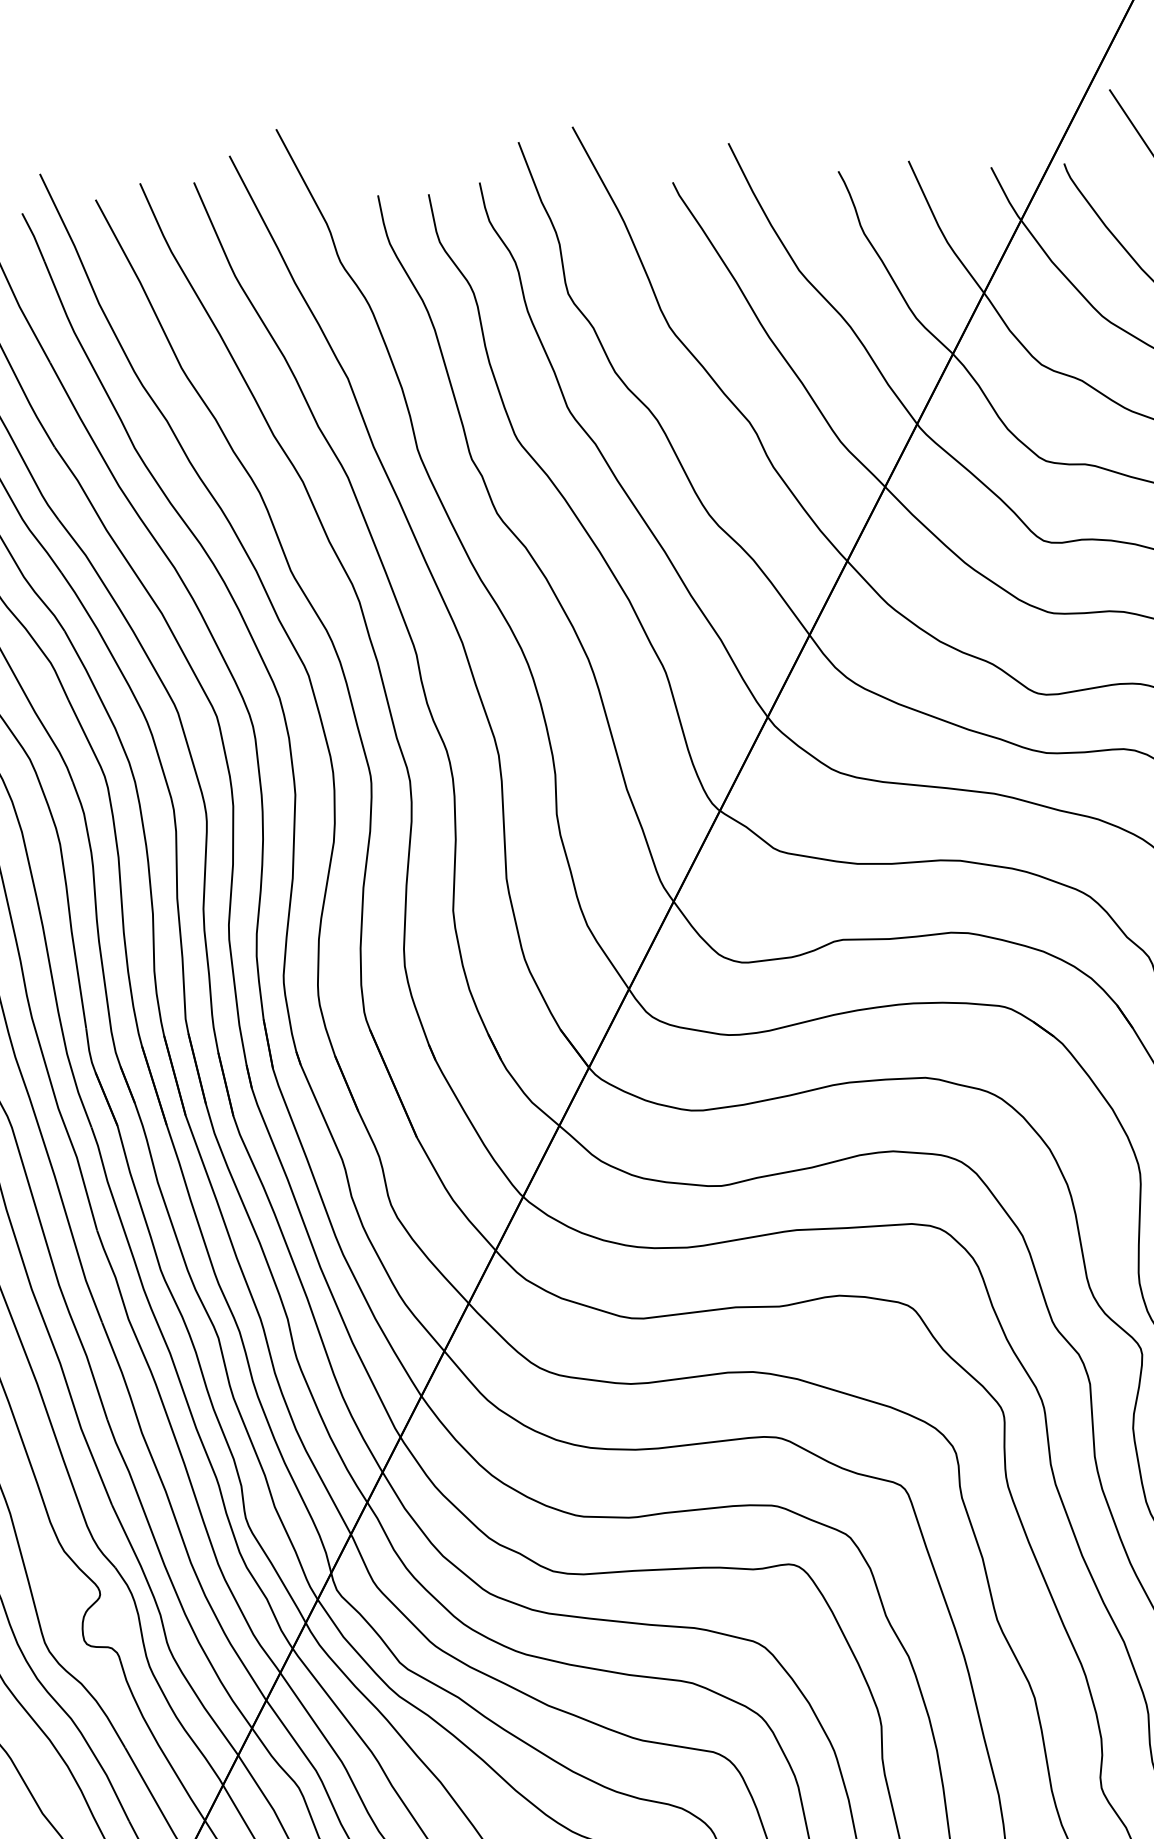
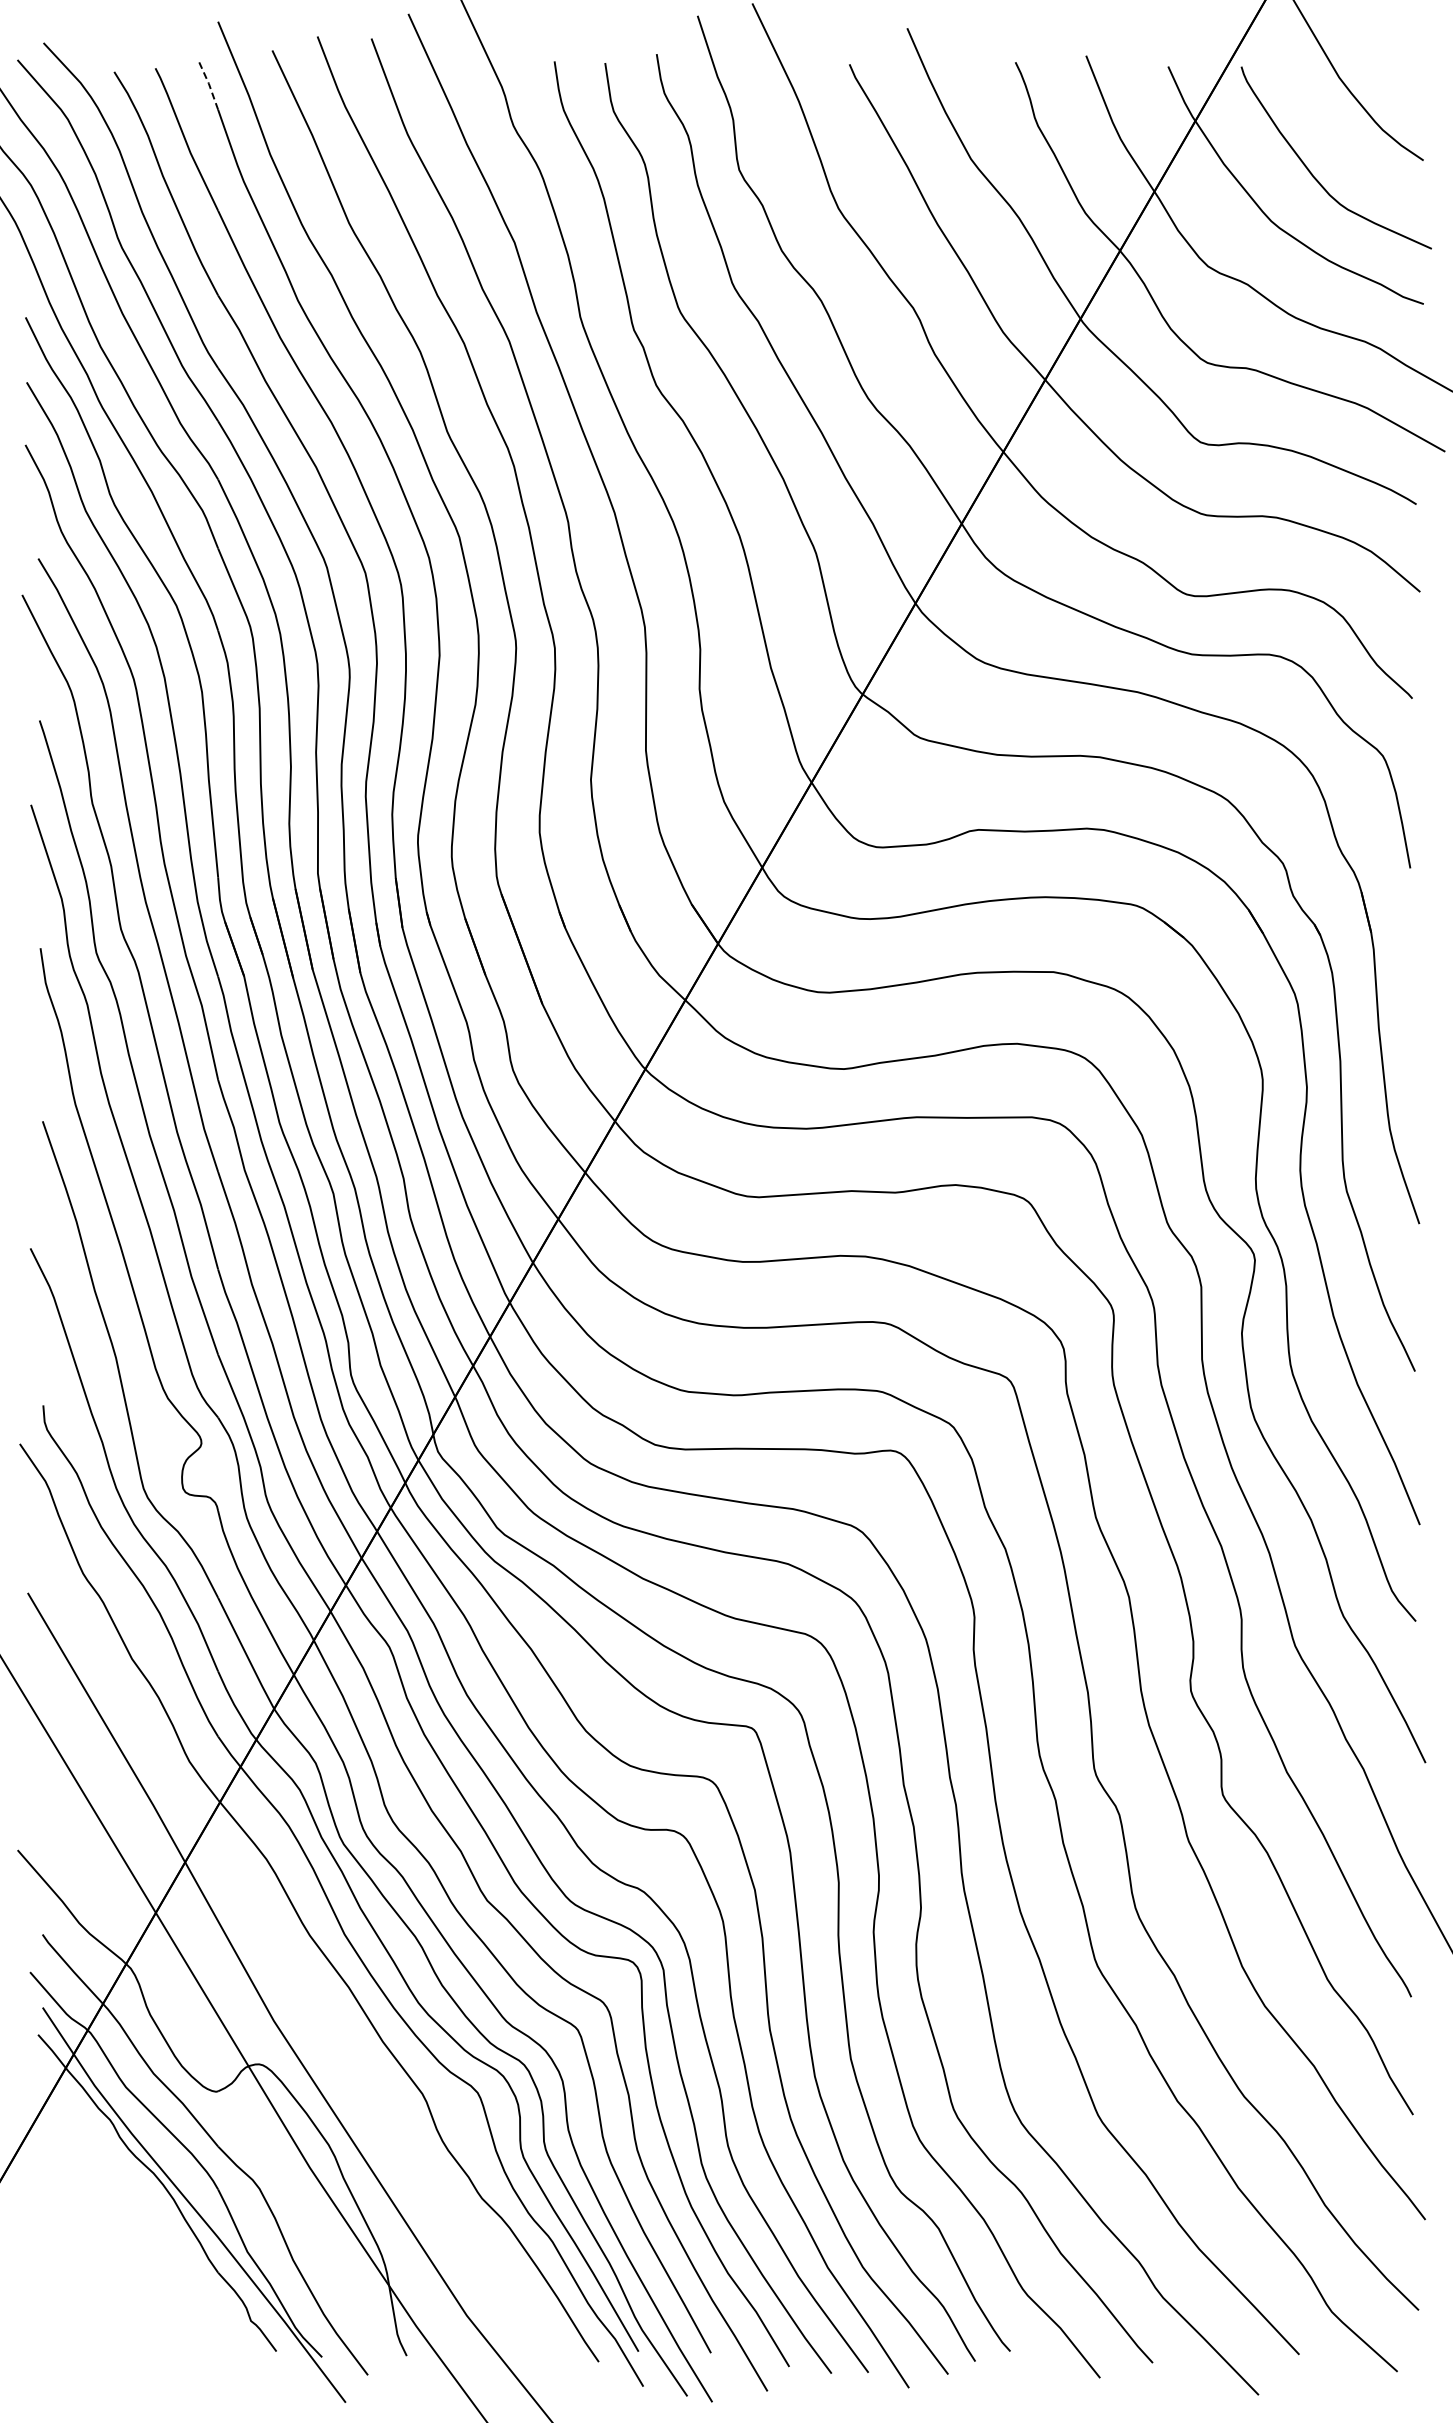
line: (33, 236) -> (208, 83), solid -> dashed

